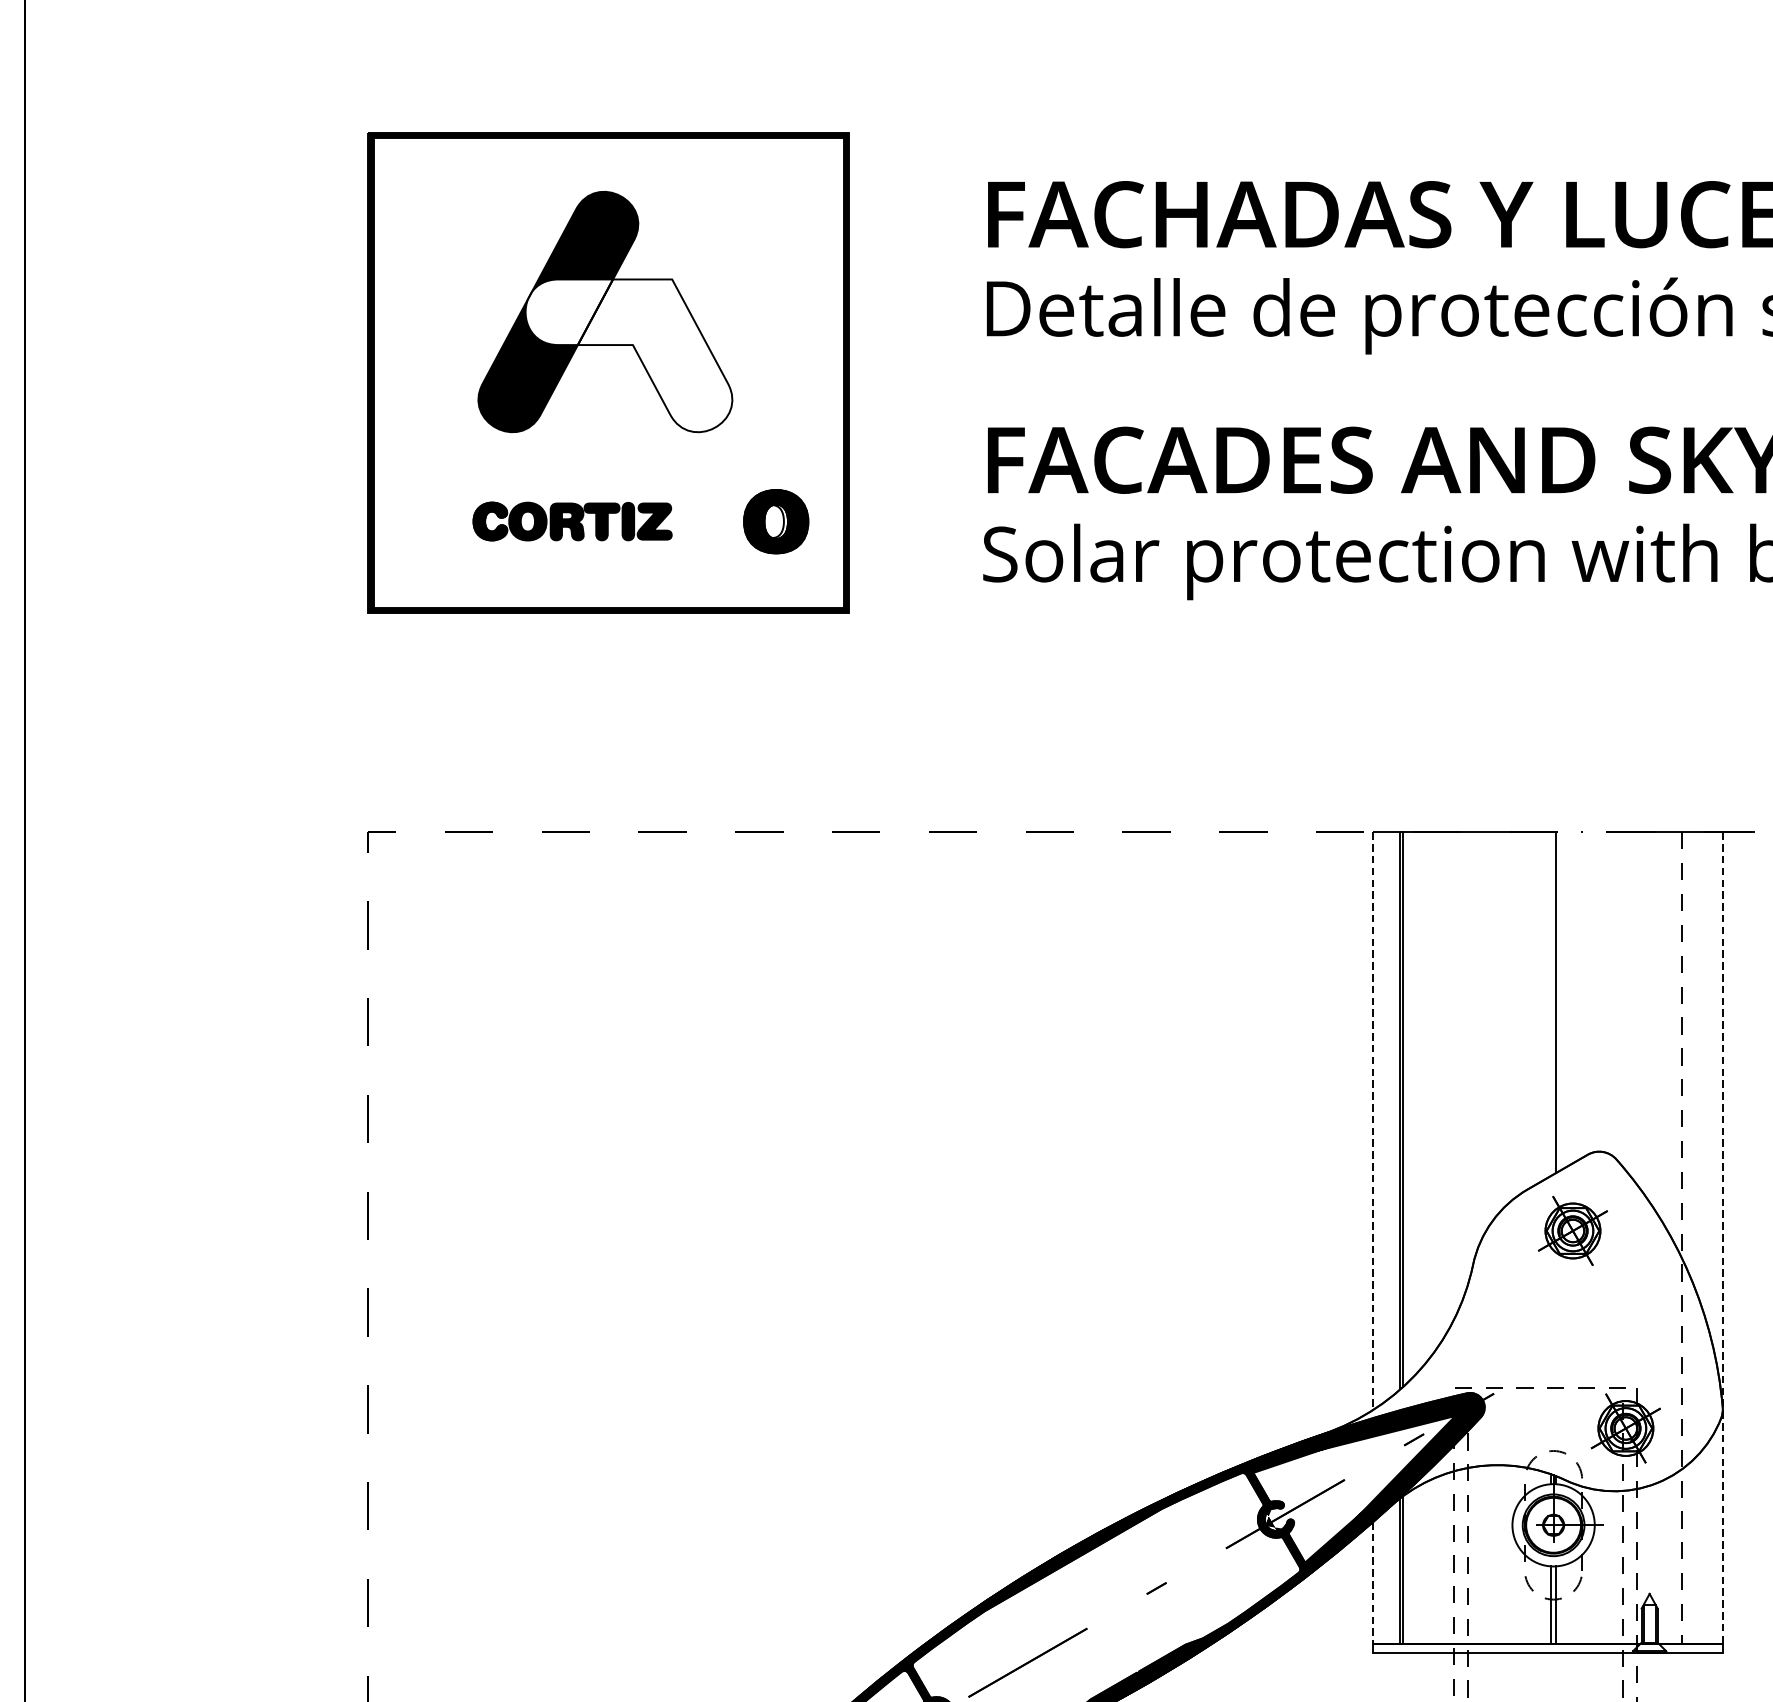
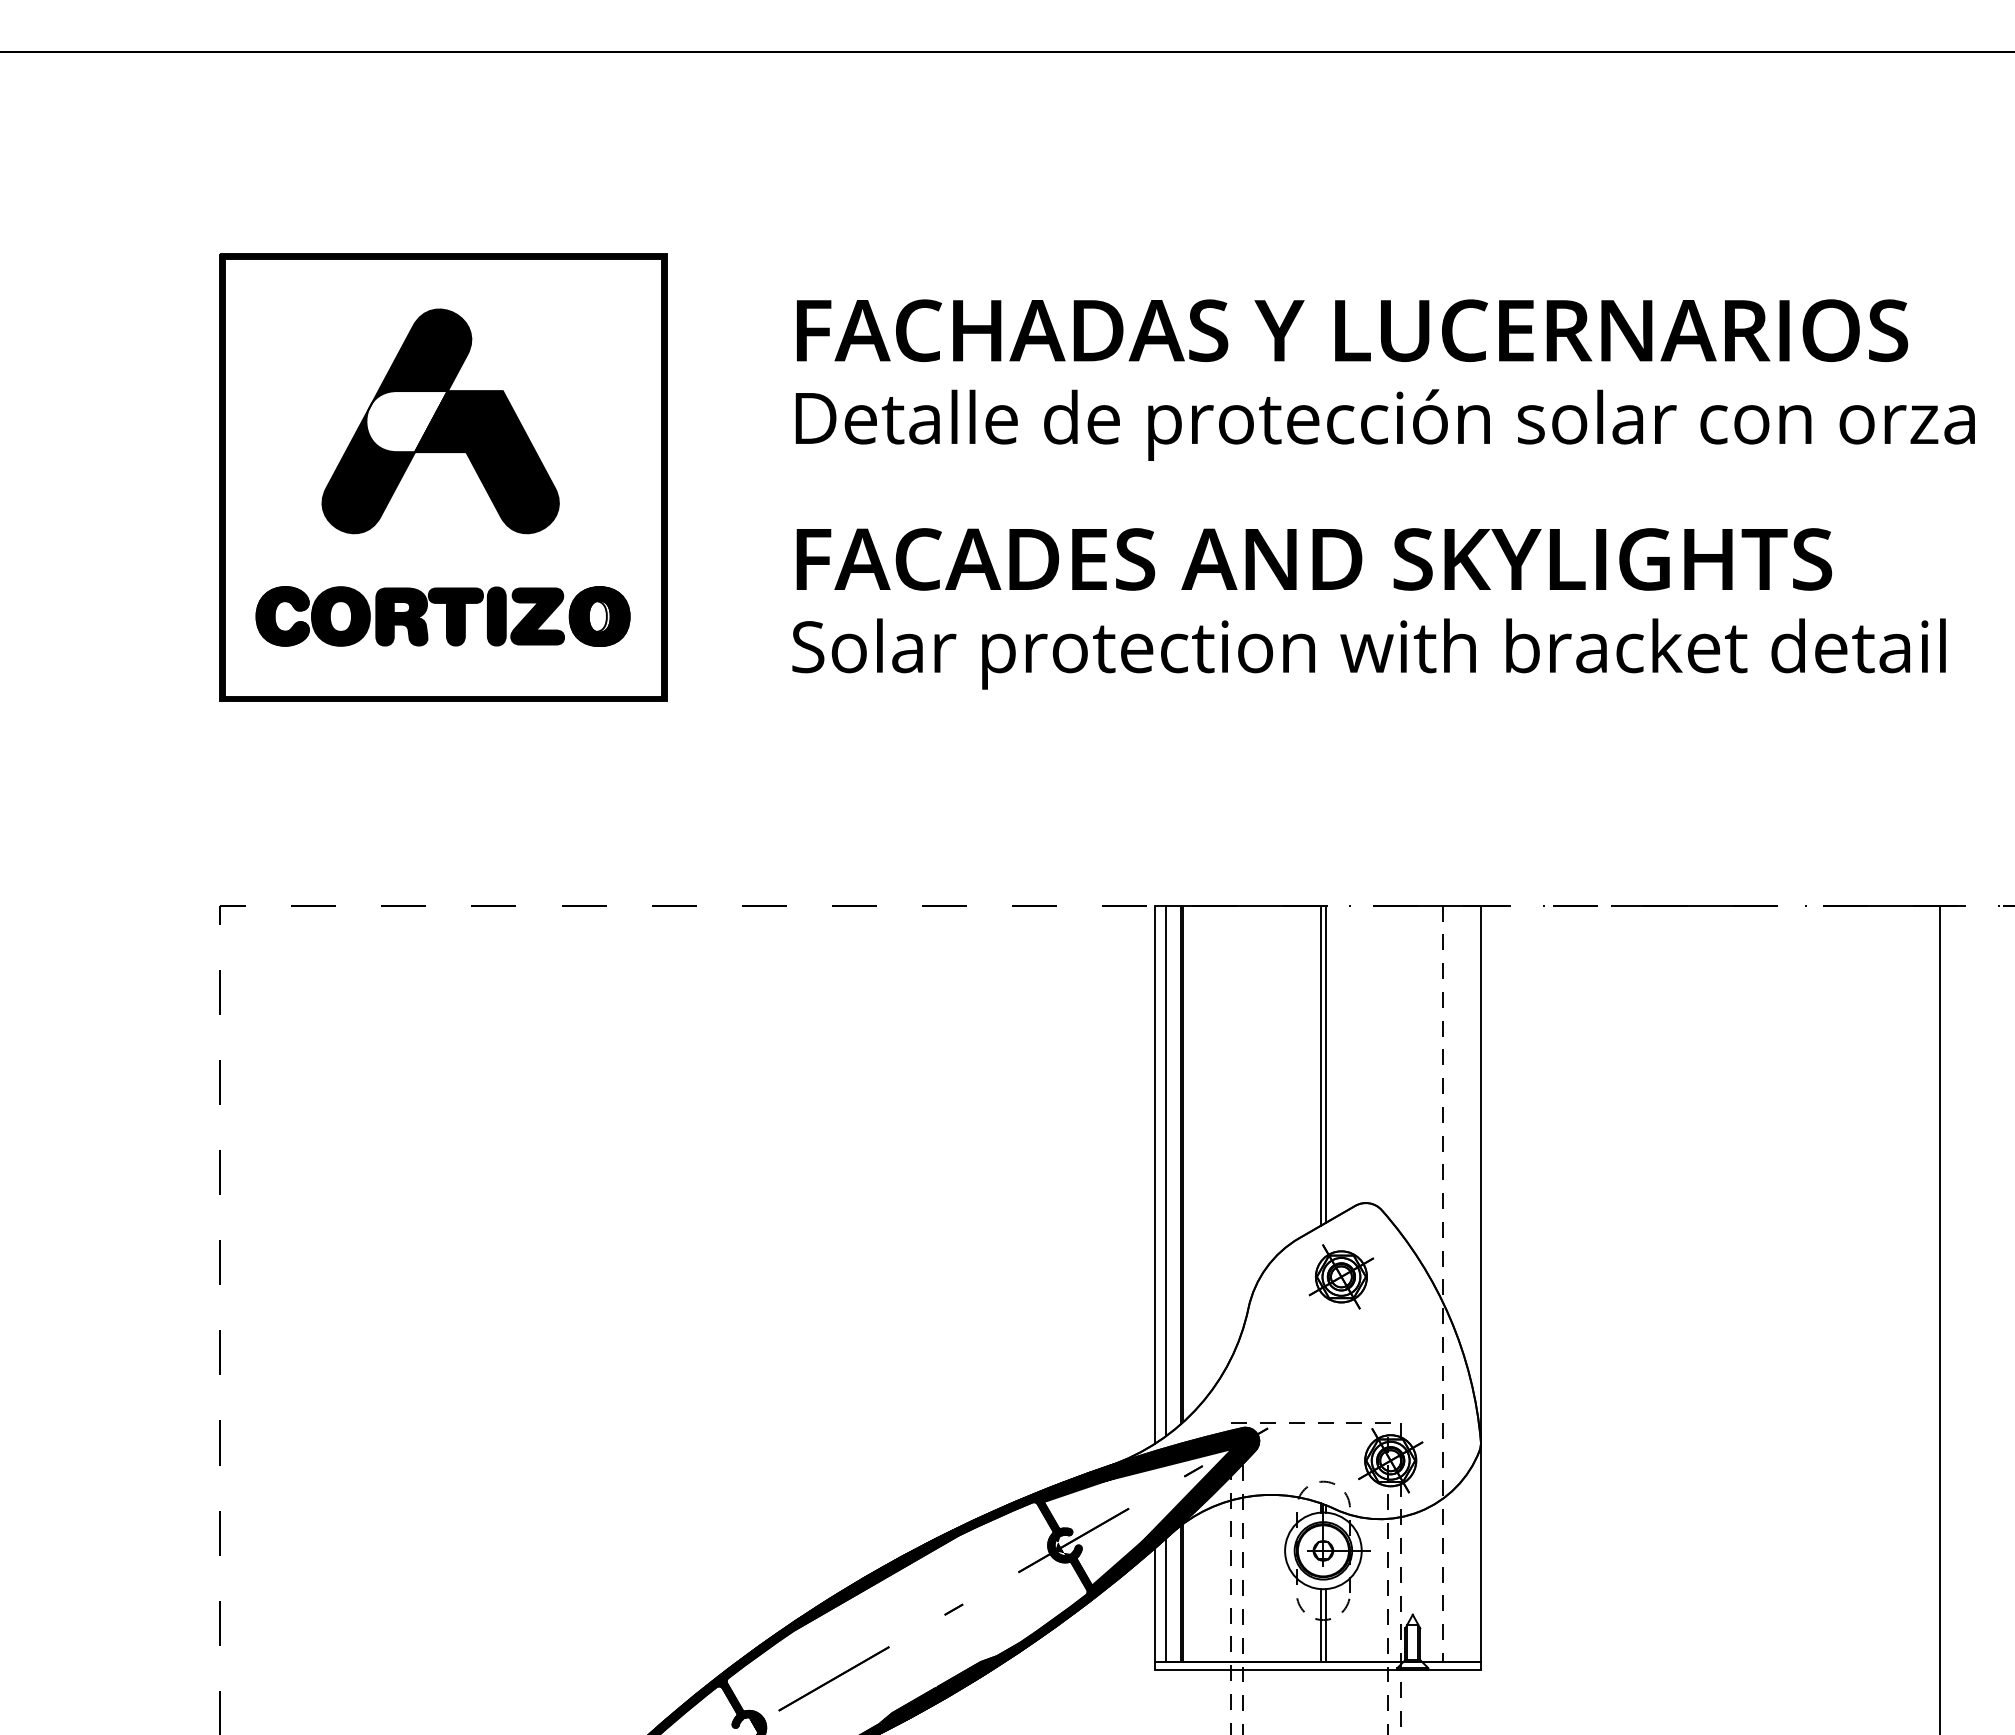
fill: (654, 356) -> (486, 462), added
part: (571, 521) -> (409, 616), size x1.67
line: (1551, 1003) -> (1321, 1065), added
line: (1383, 1116) -> (1165, 1170), added
line: (1373, 1121) -> (1155, 1174), dashed -> solid
line: (1722, 1238) -> (1480, 1283), dashed -> solid
line: (1383, 1577) -> (1165, 1599), added
line: (1373, 1582) -> (1155, 1604), dashed -> solid

